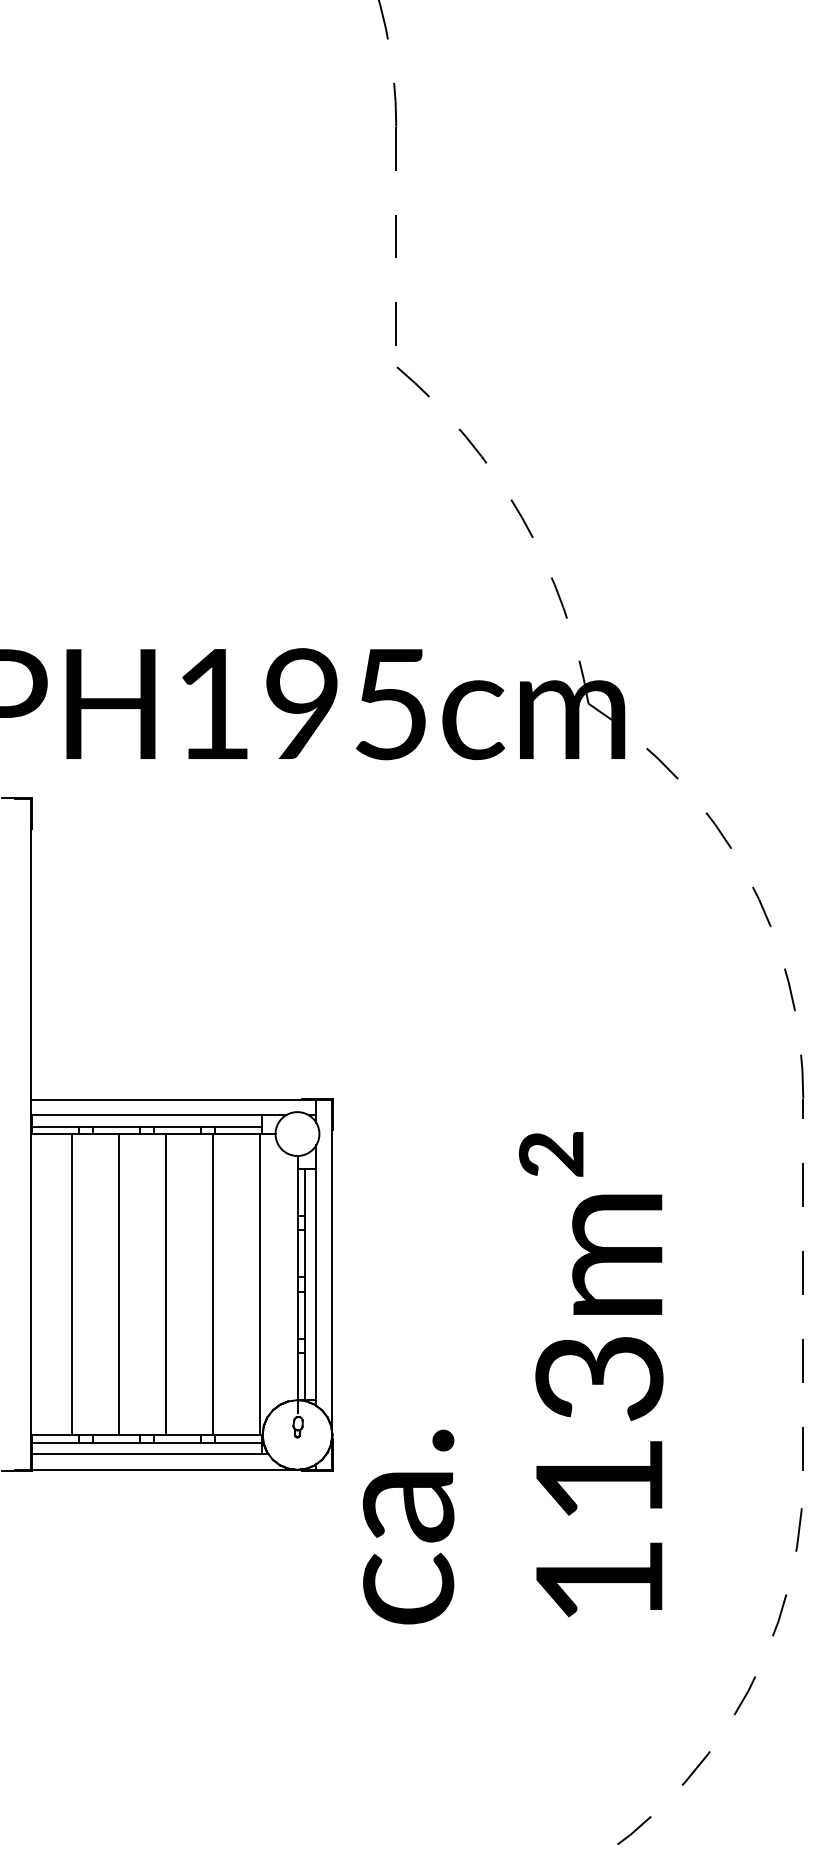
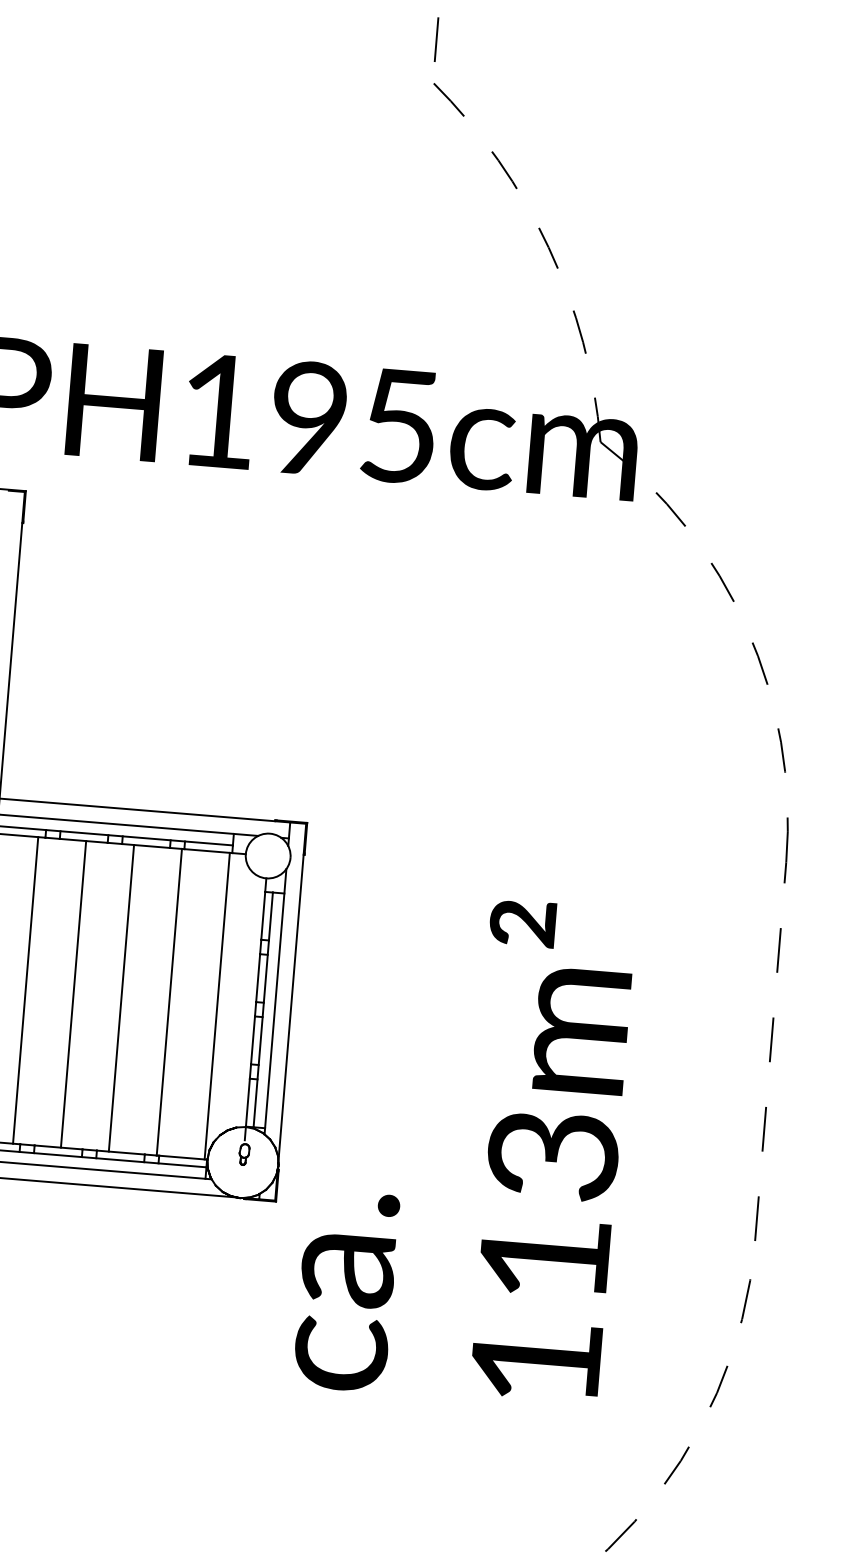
text: (512, 1378) -> (464, 1148), moved

